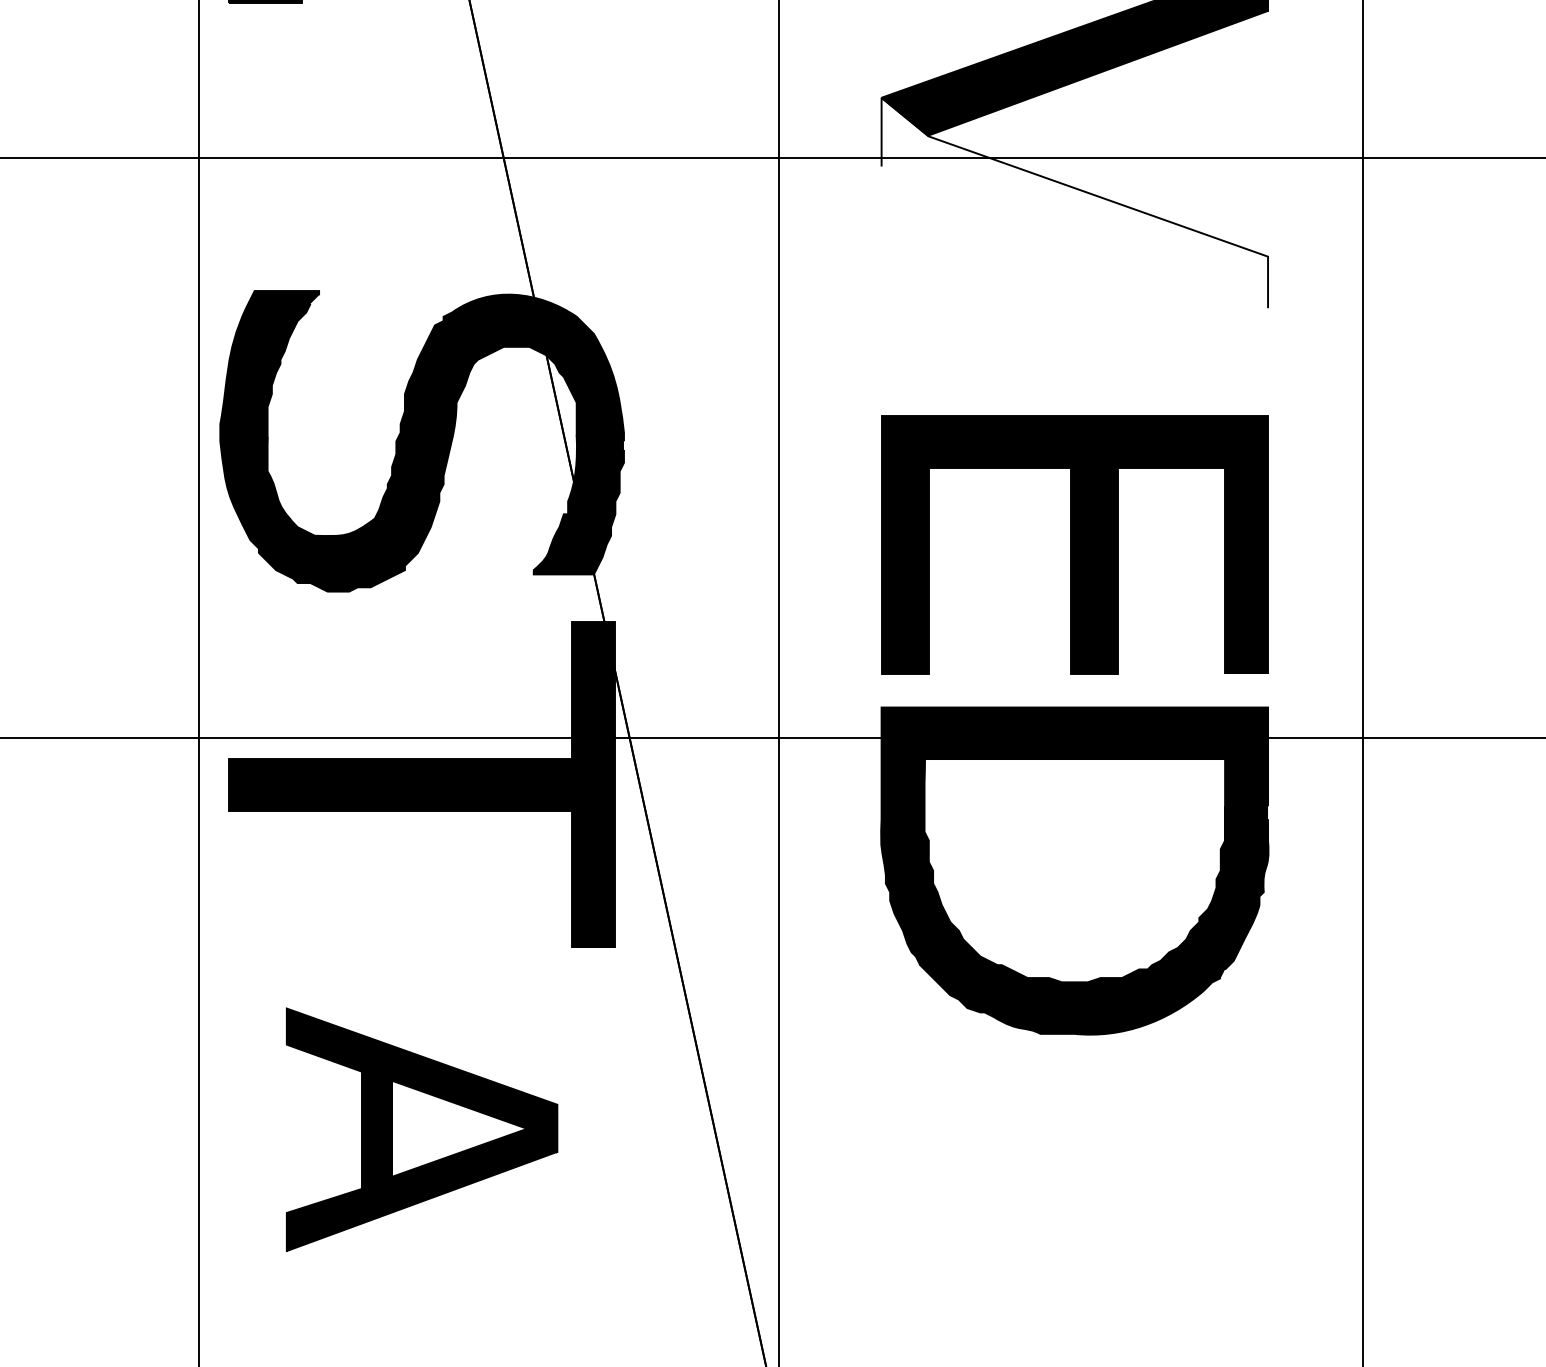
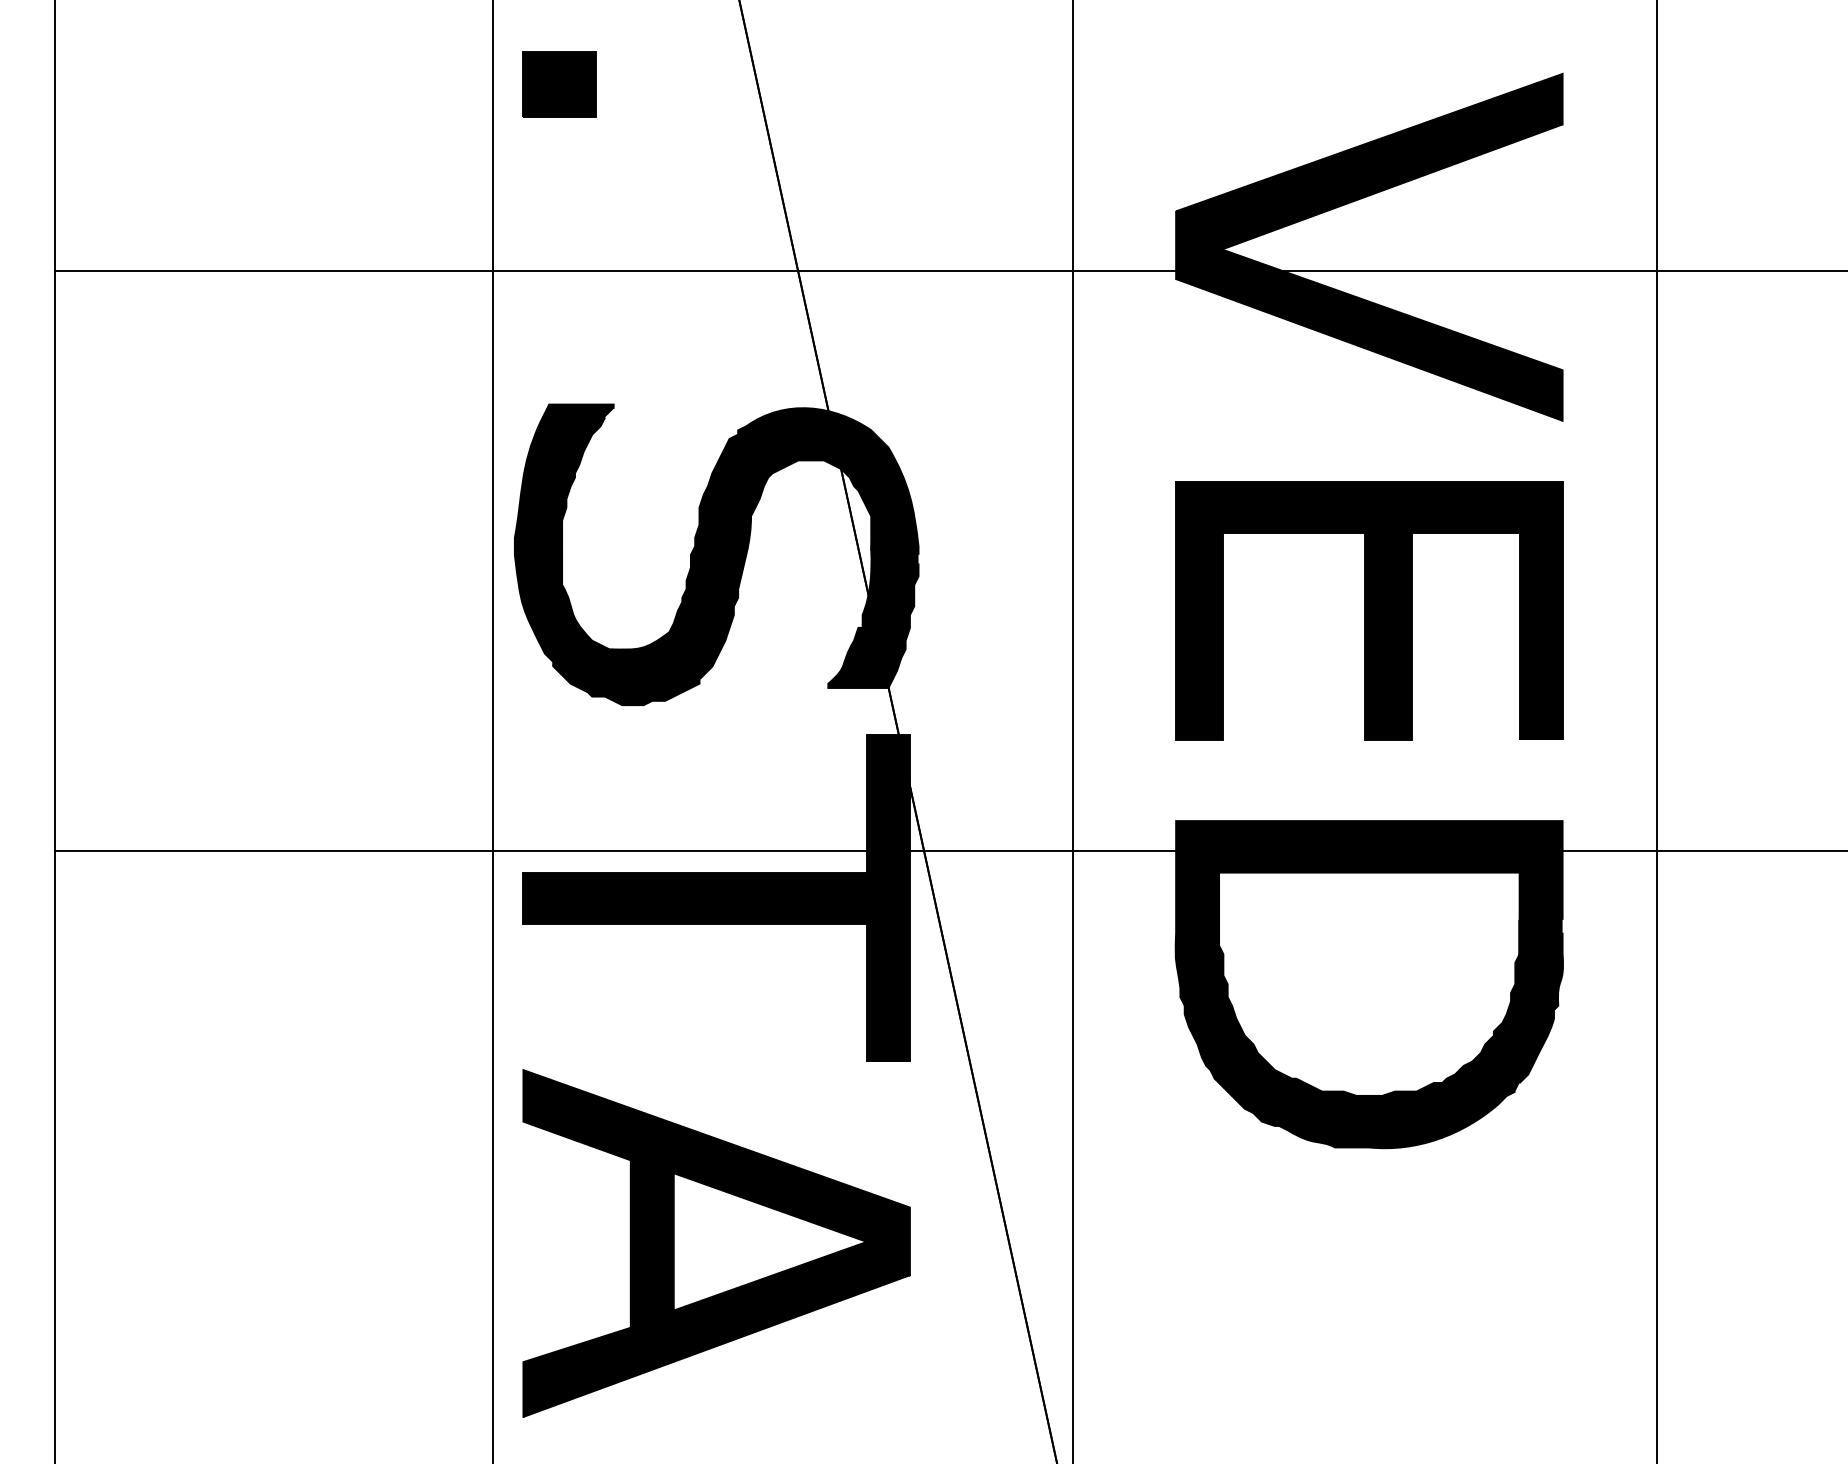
fill: (1074, 202) -> (1369, 316), added
part: (1074, 544) -> (1369, 610), moved
part: (421, 1129) -> (716, 1243), size x1.43

